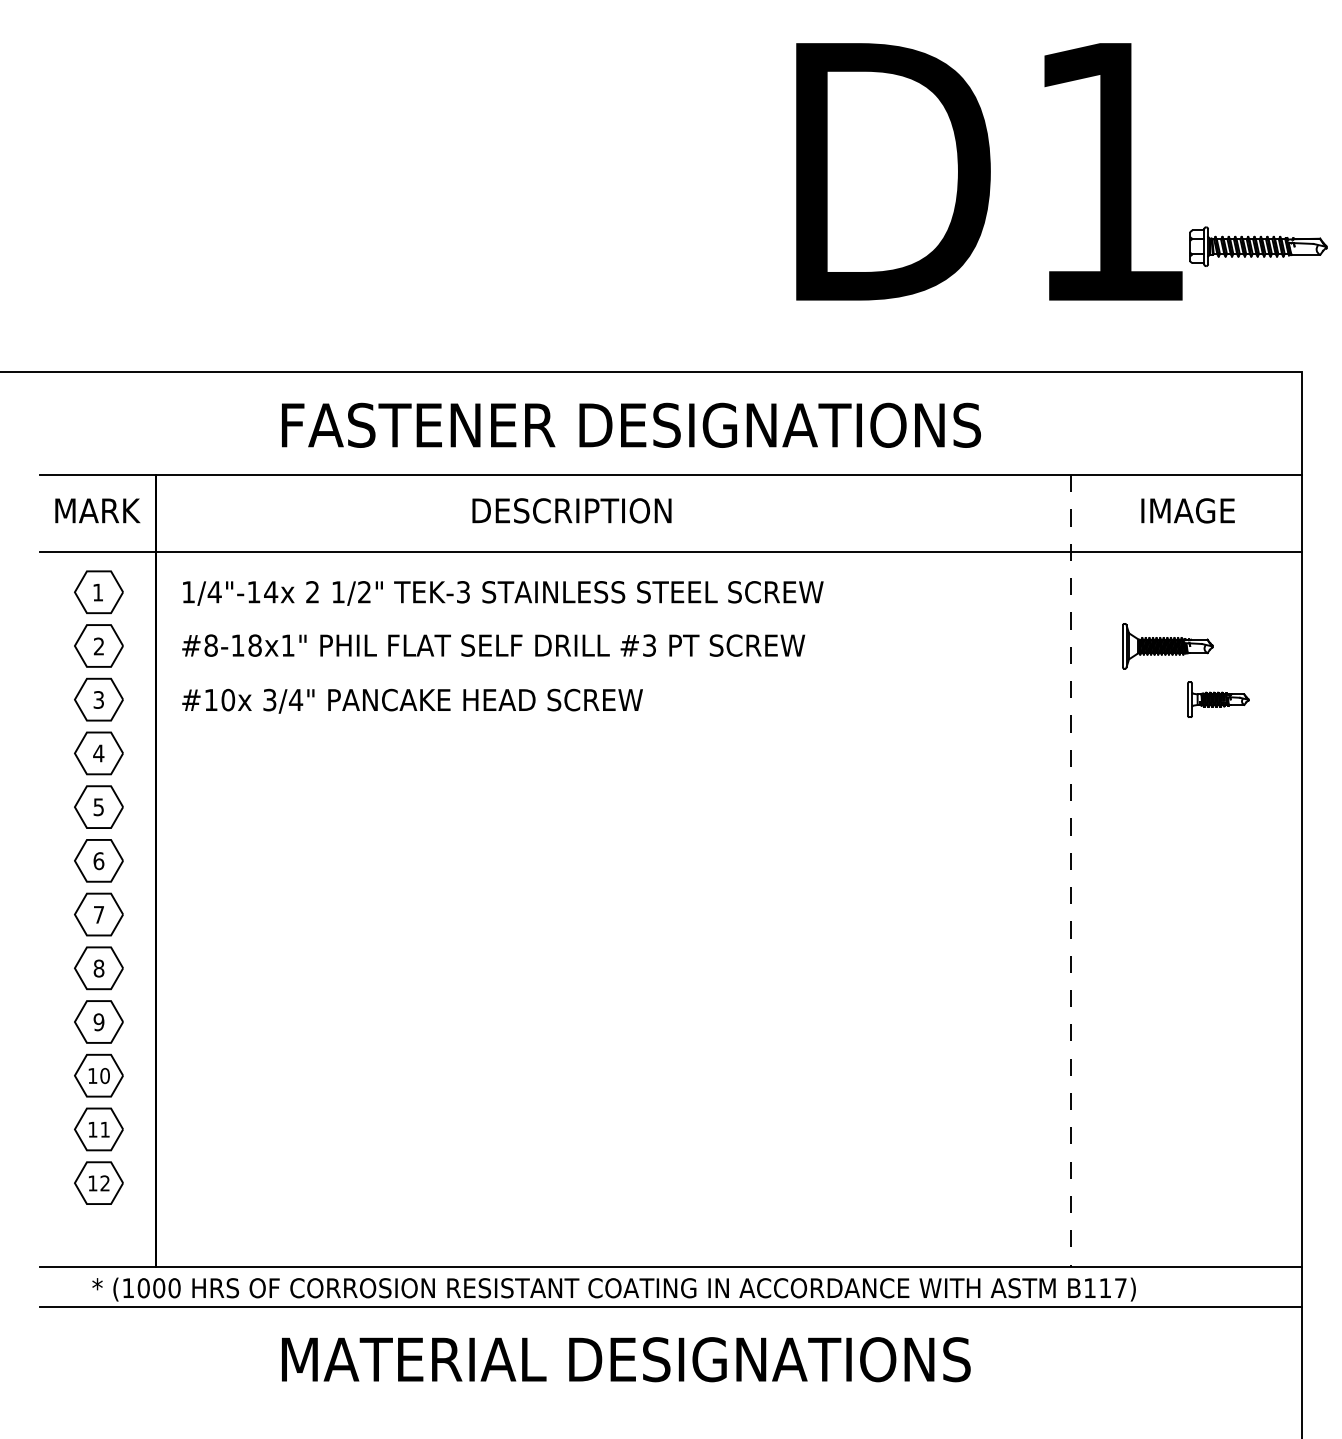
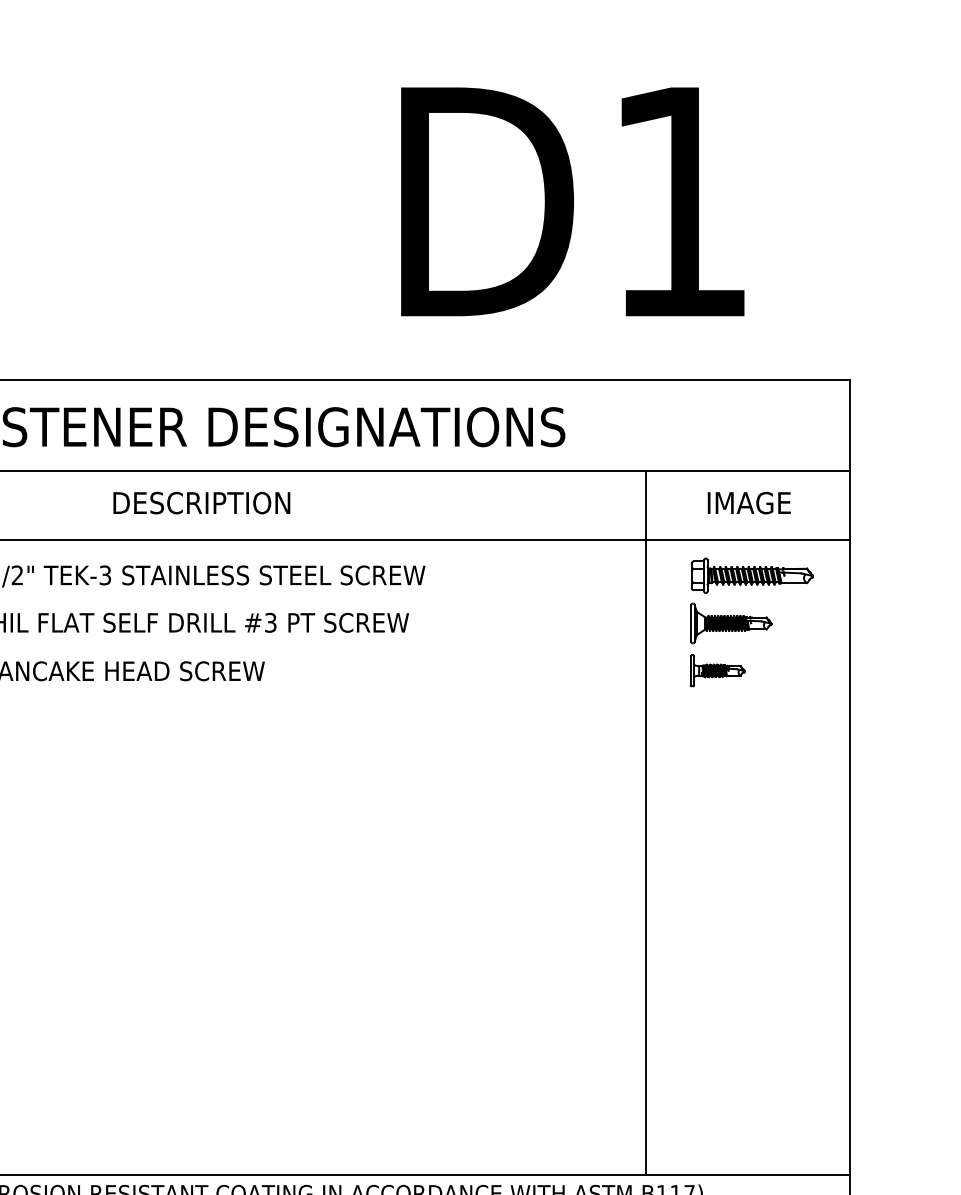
part: (1258, 246) -> (752, 575), moved
part: (1218, 699) -> (717, 670), moved
line: (1071, 870) -> (645, 822), dashed -> solid

